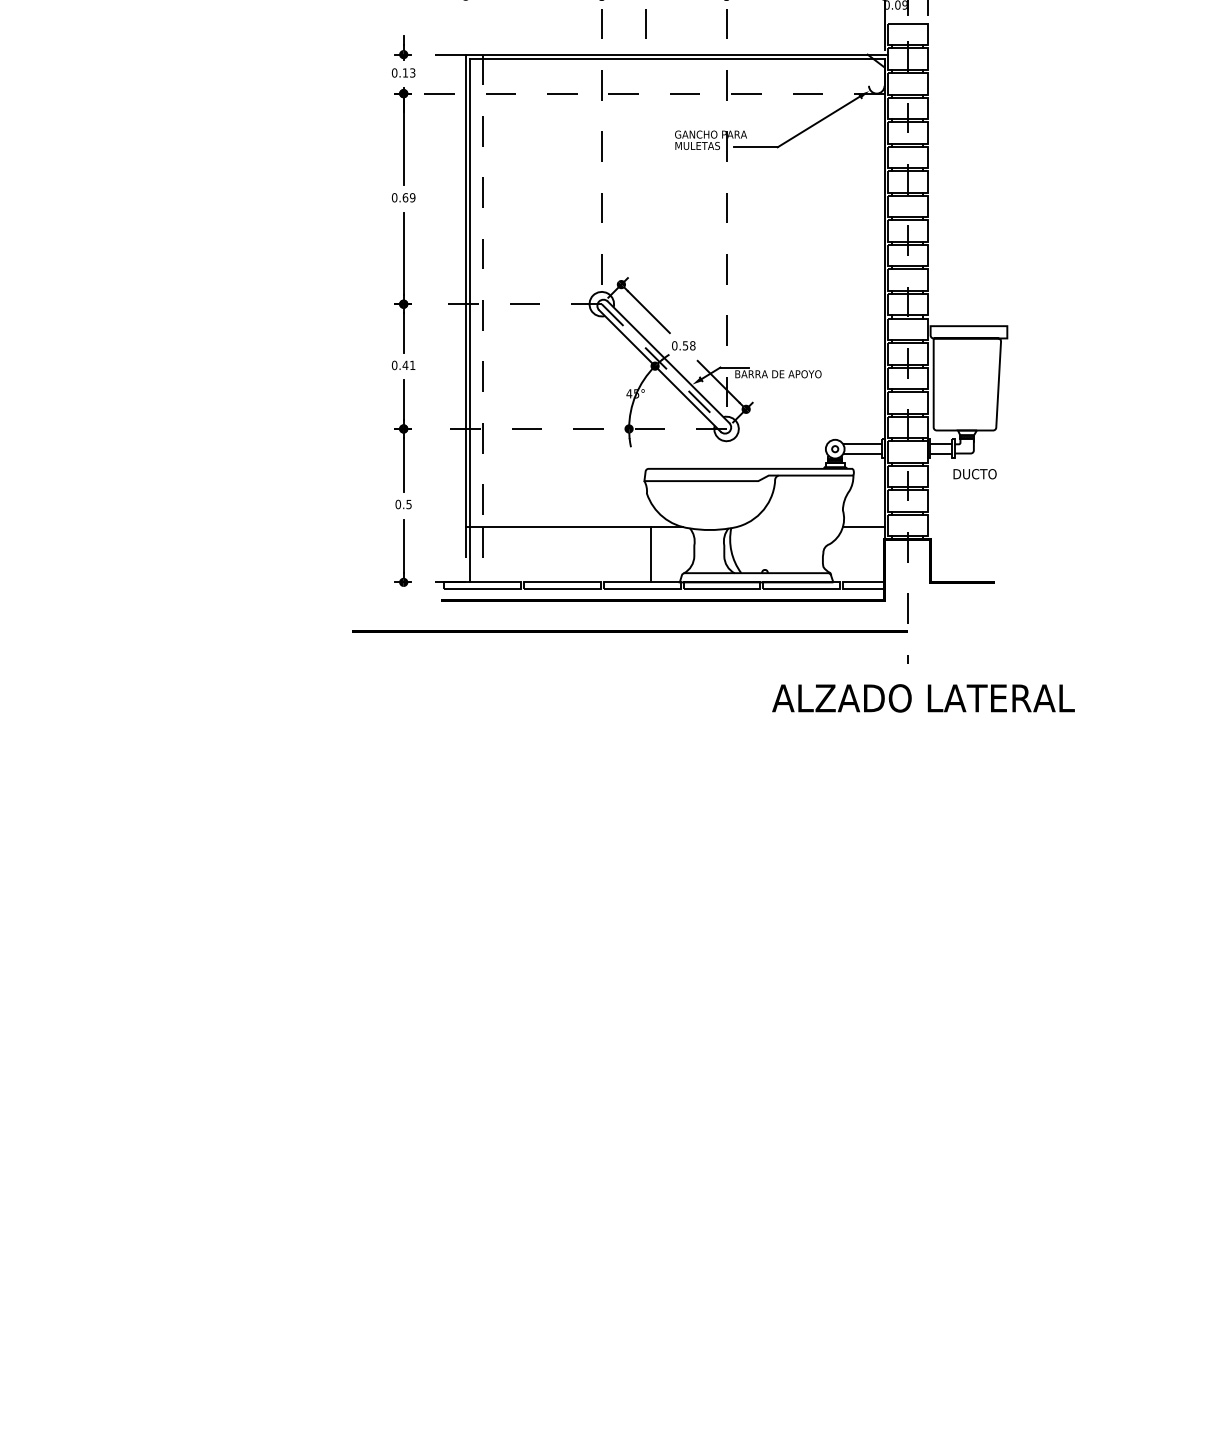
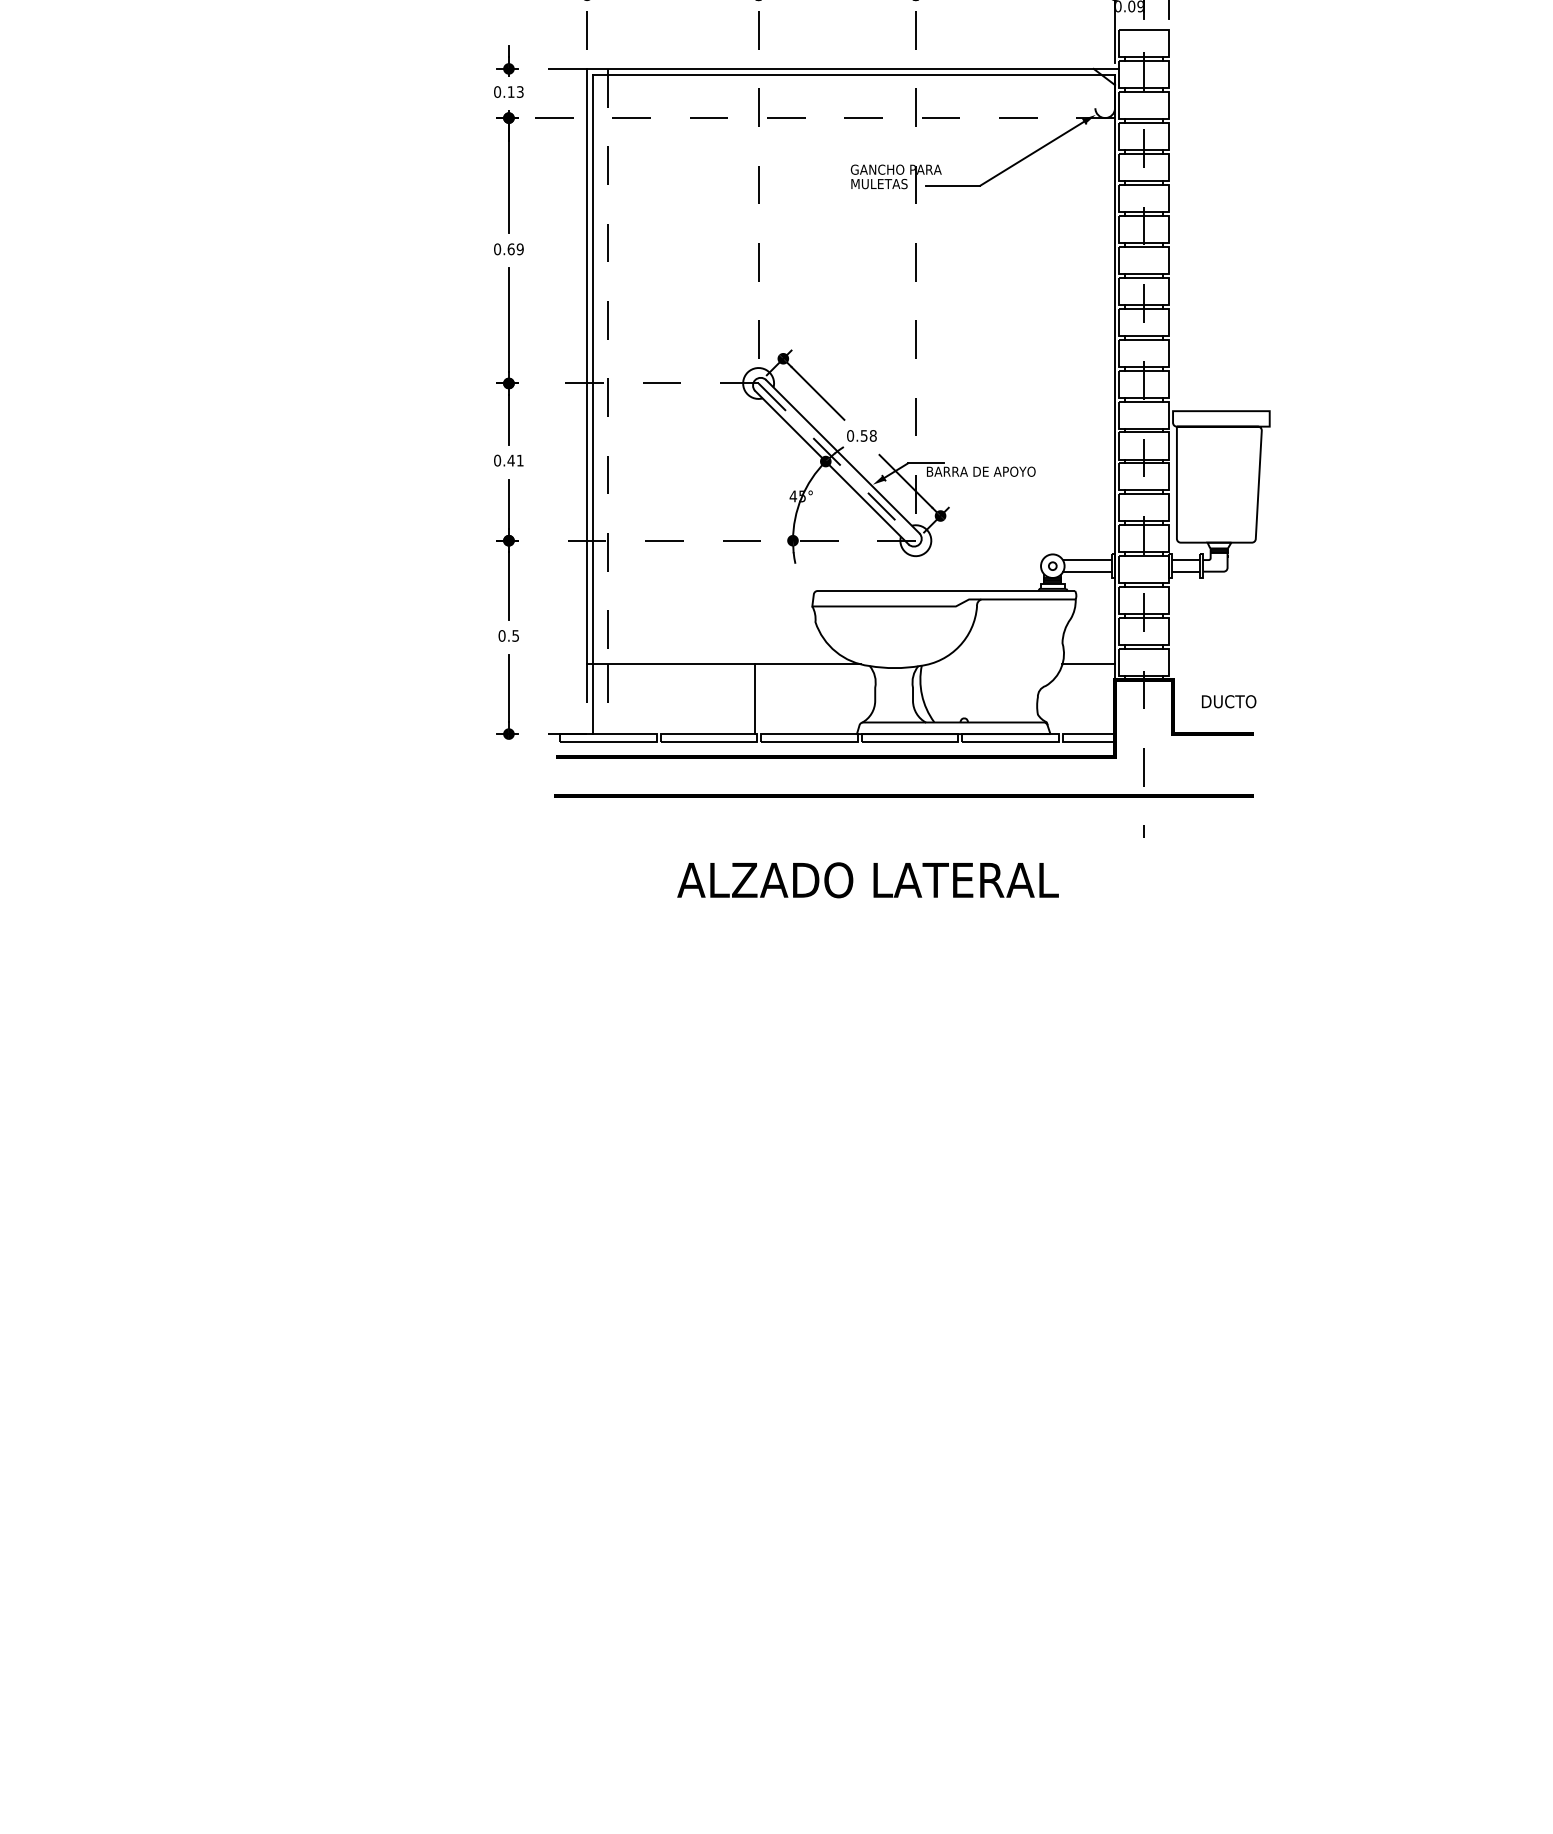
line: (645, 24) -> (586, 30), moved
text: (975, 474) -> (1229, 701), moved
line: (650, 554) -> (755, 699), moved
line: (629, 631) -> (903, 795), moved
text: (923, 698) -> (867, 880), moved

